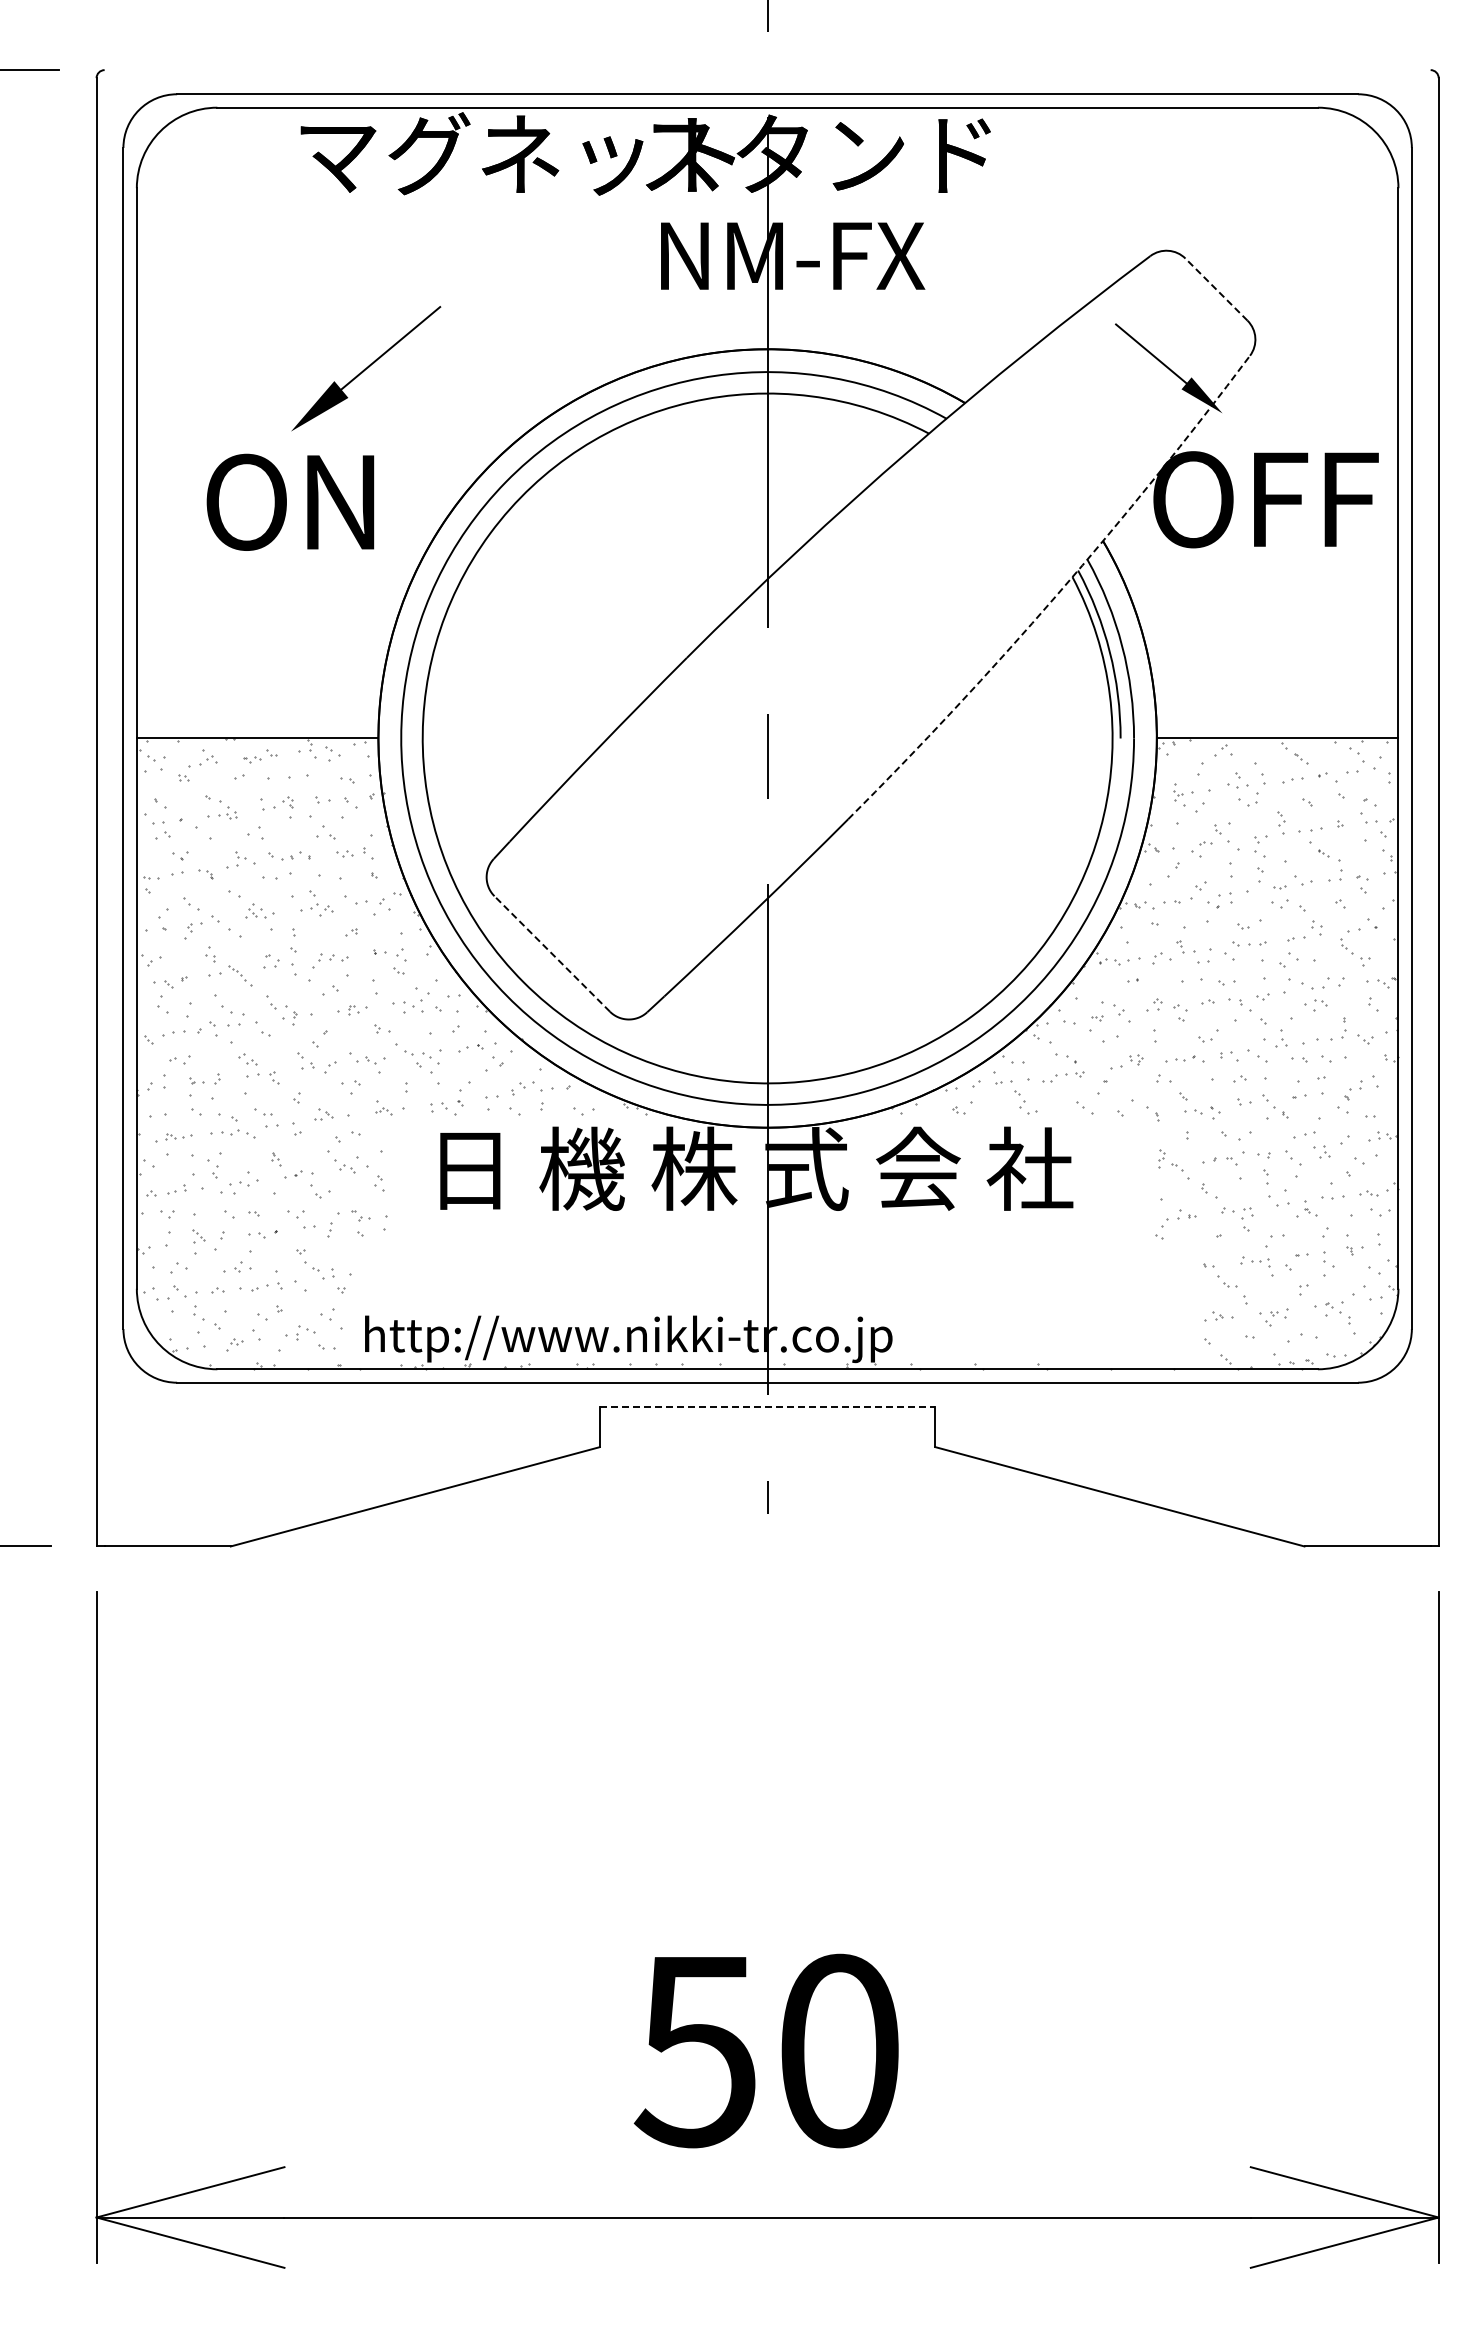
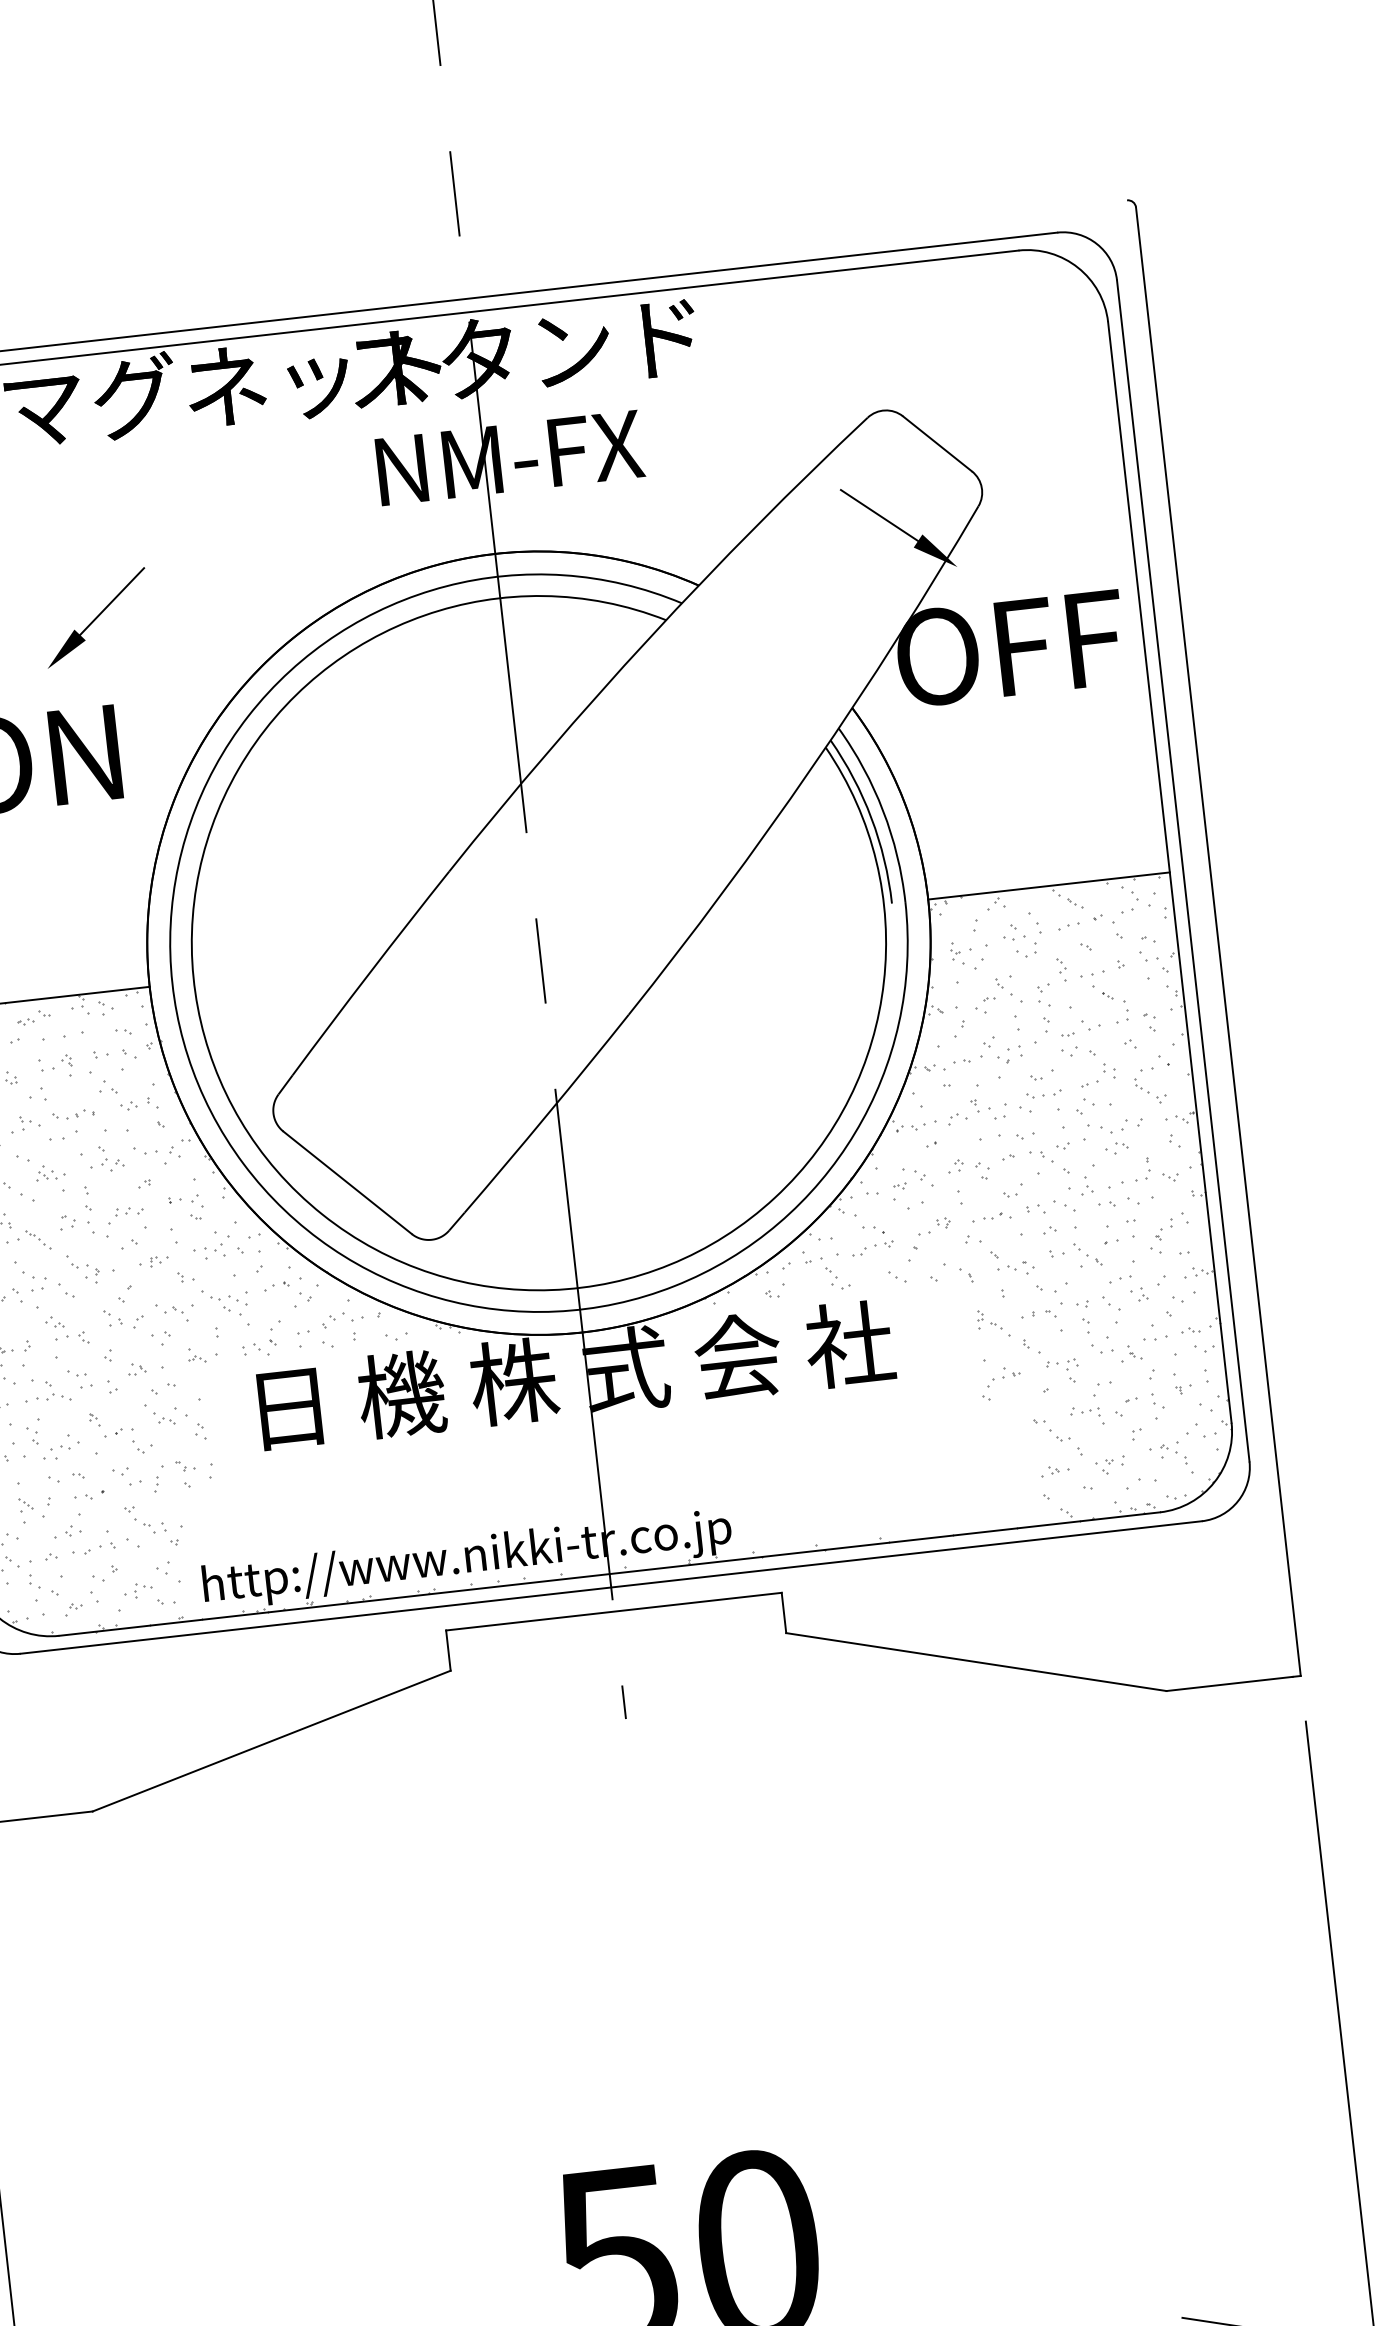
line: (1216, 289) -> (937, 443), dashed -> solid
part: (366, 367) -> (96, 617), size x0.71
arc: (1057, 594) -> (812, 766), dashed -> solid
line: (552, 953) -> (347, 1182), dashed -> solid
line: (767, 1406) -> (613, 1611), dashed -> solid

